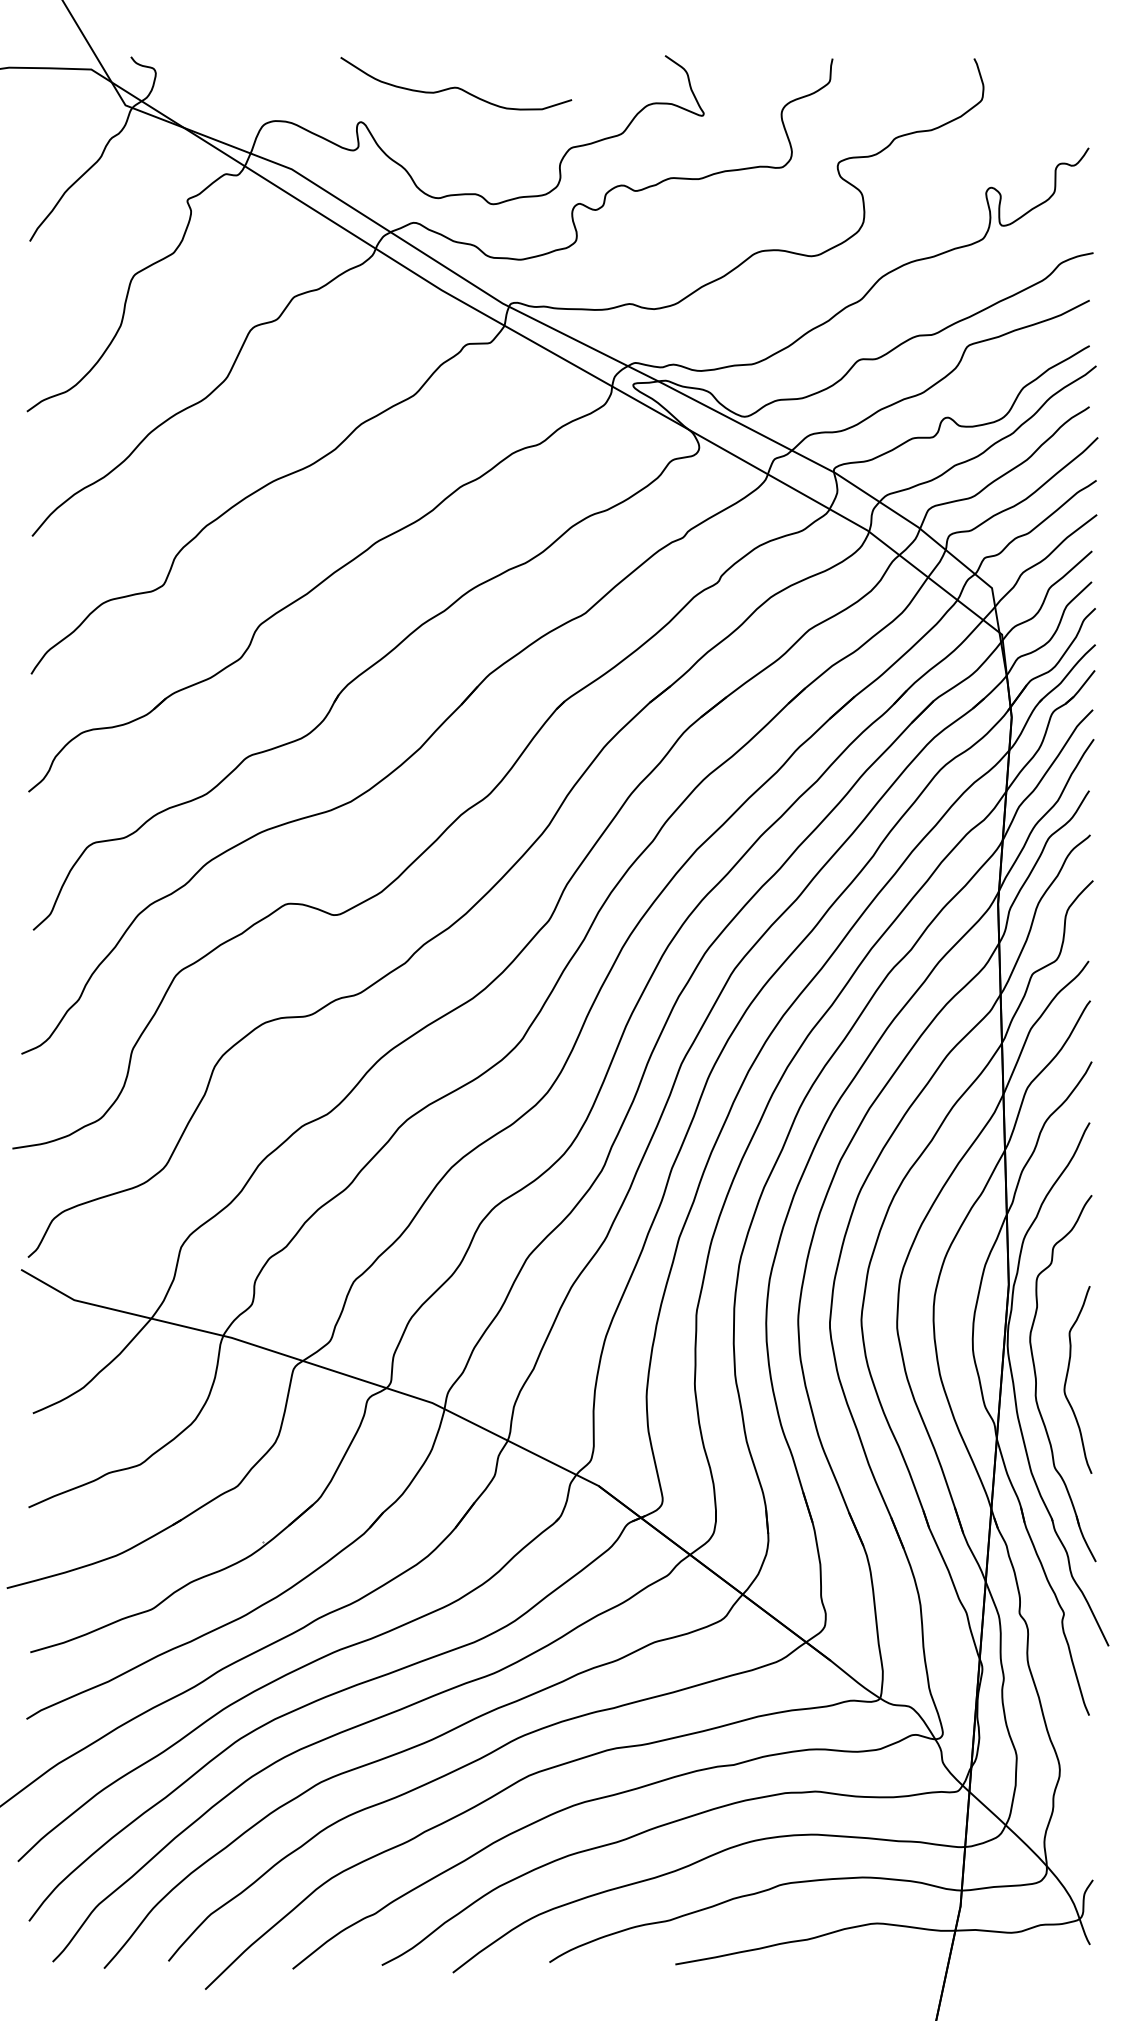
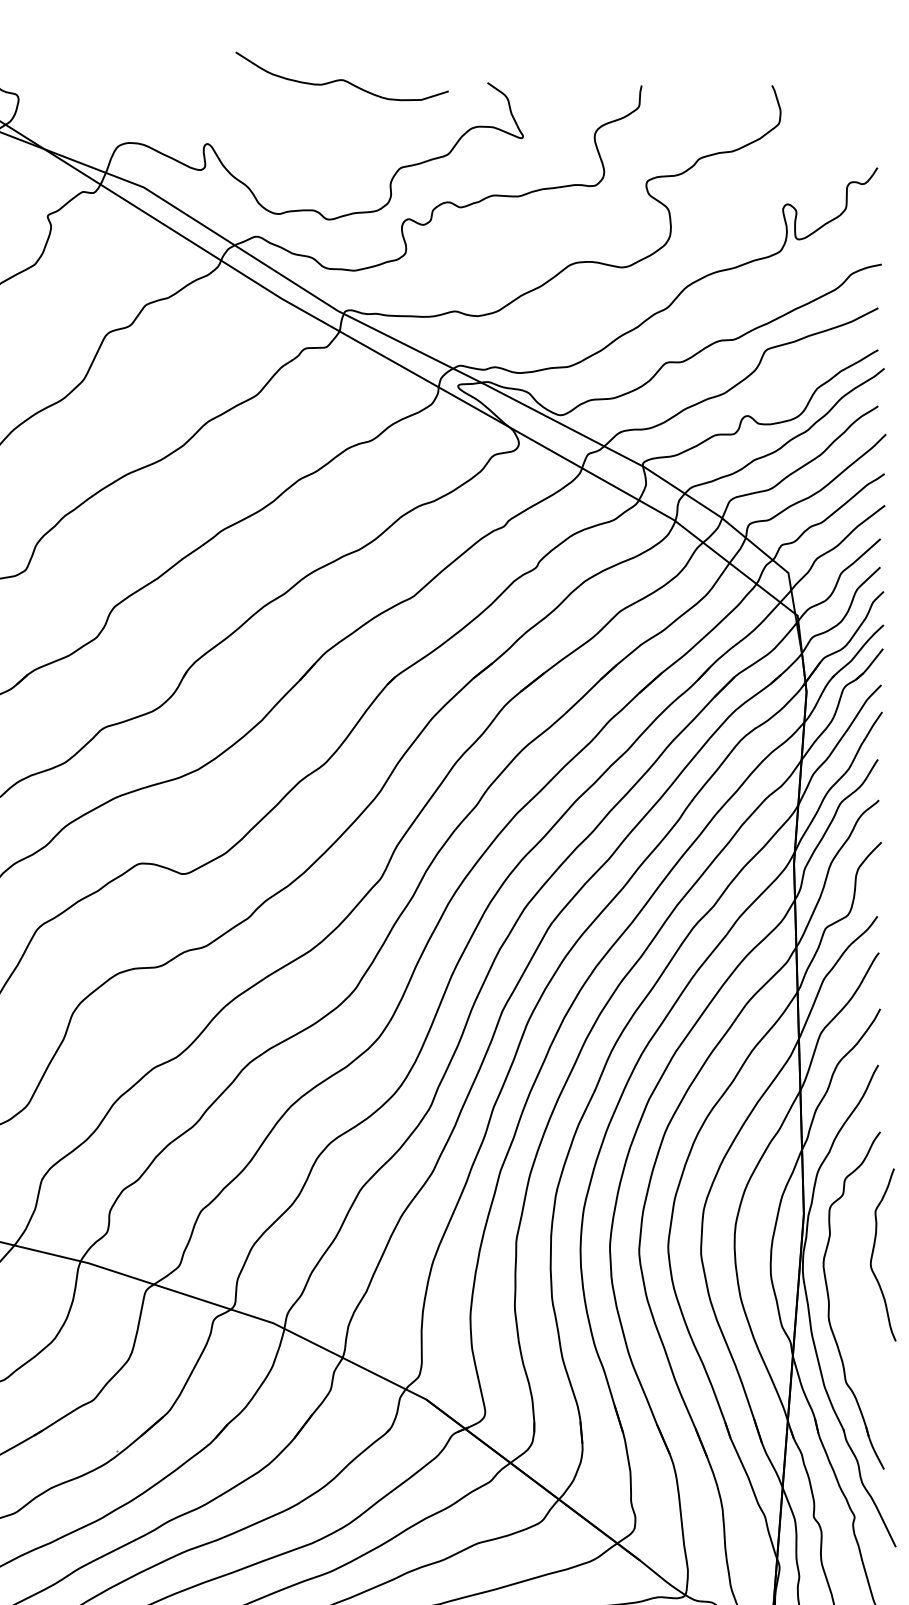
curve: (456, 86) -> (342, 78), moved
curve: (1067, 1378) -> (873, 1253), moved

